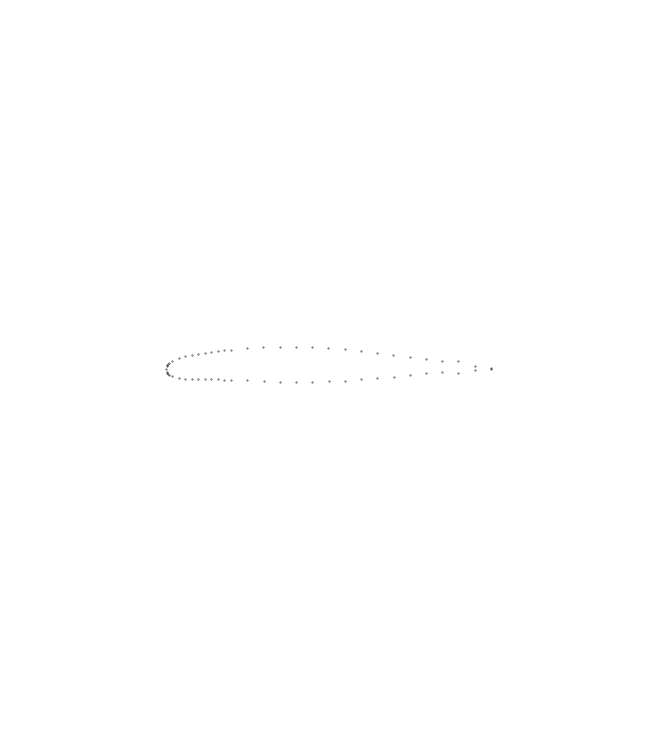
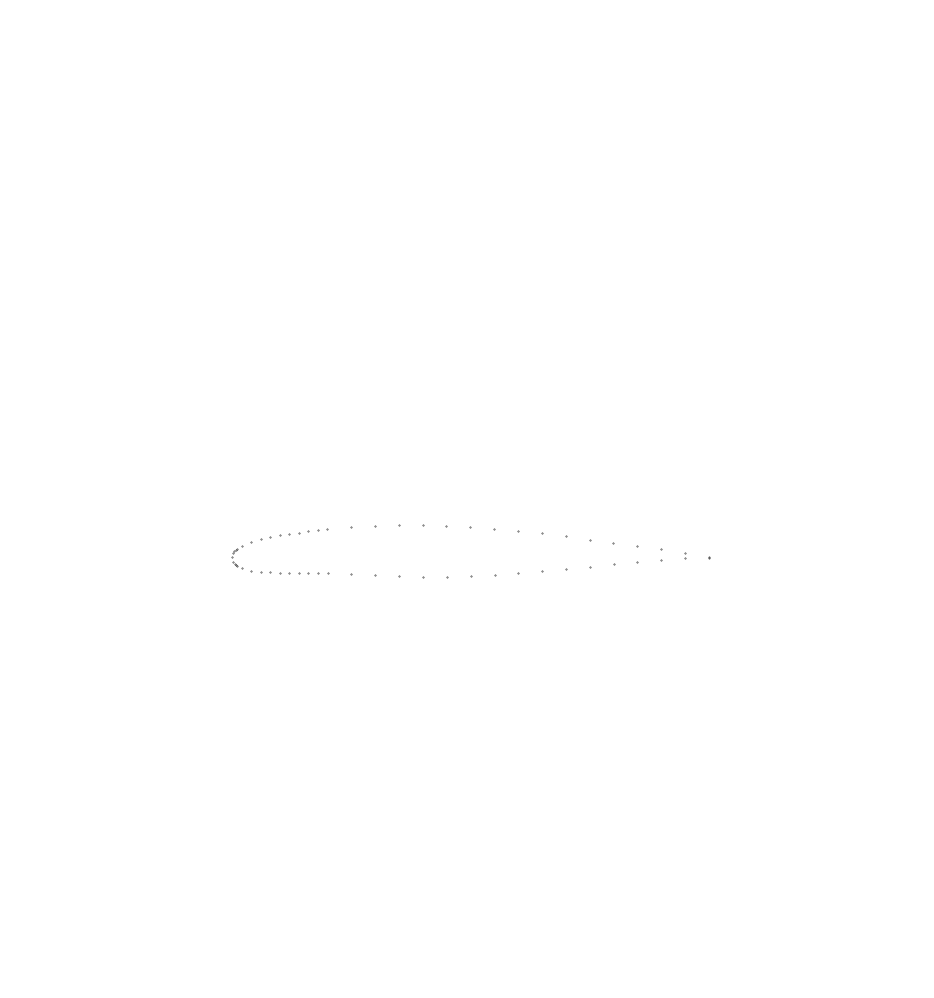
part: (459, 366) -> (662, 553), size x0.62

